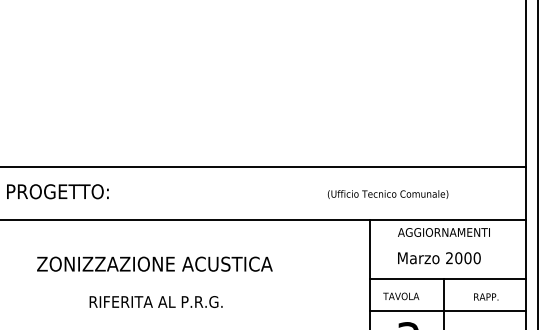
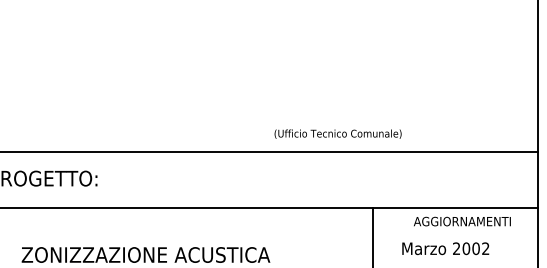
text: (388, 194) -> (338, 134), moved
text: (443, 232) -> (461, 221), moved
text: (476, 258) -> (485, 249), 2000 -> 2002

